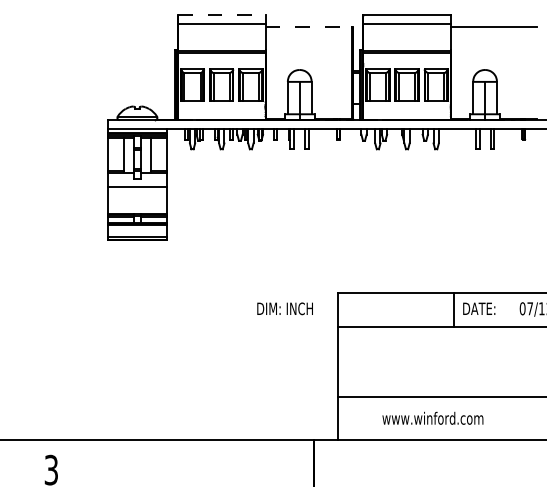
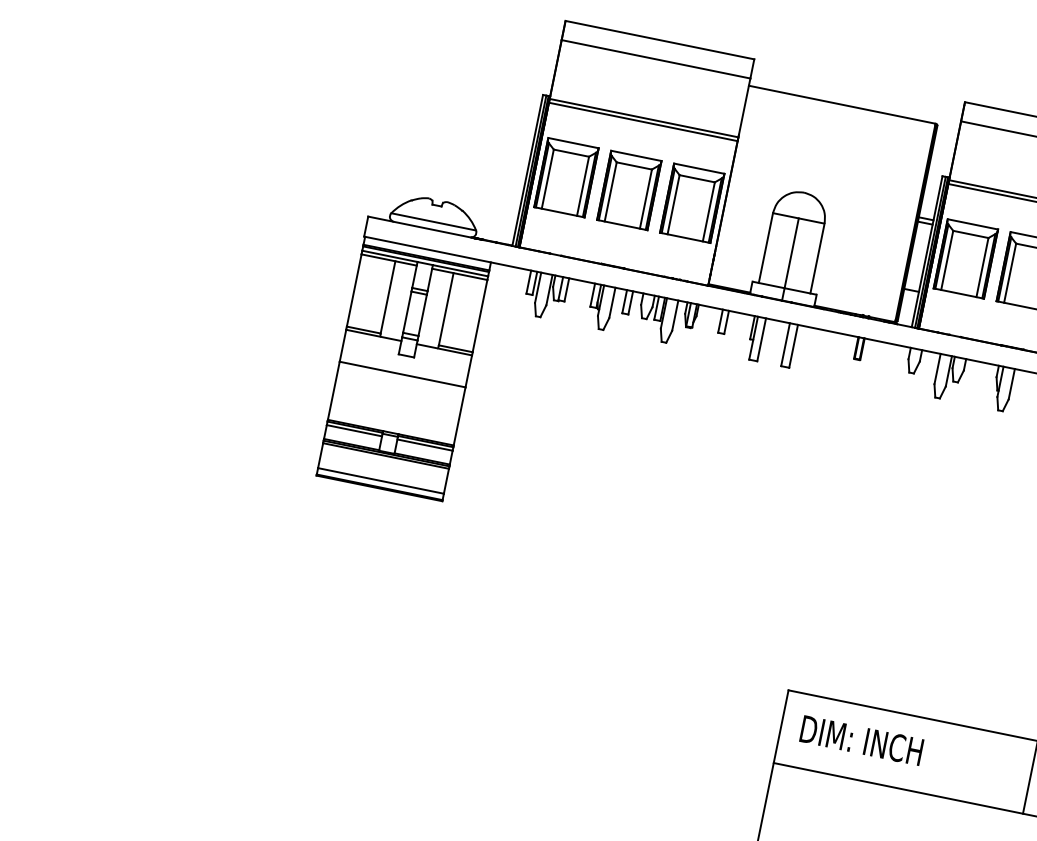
line: (221, 15) -> (659, 41), dashed -> solid
line: (309, 27) -> (843, 105), dashed -> solid
text: (284, 308) -> (860, 739), moved

